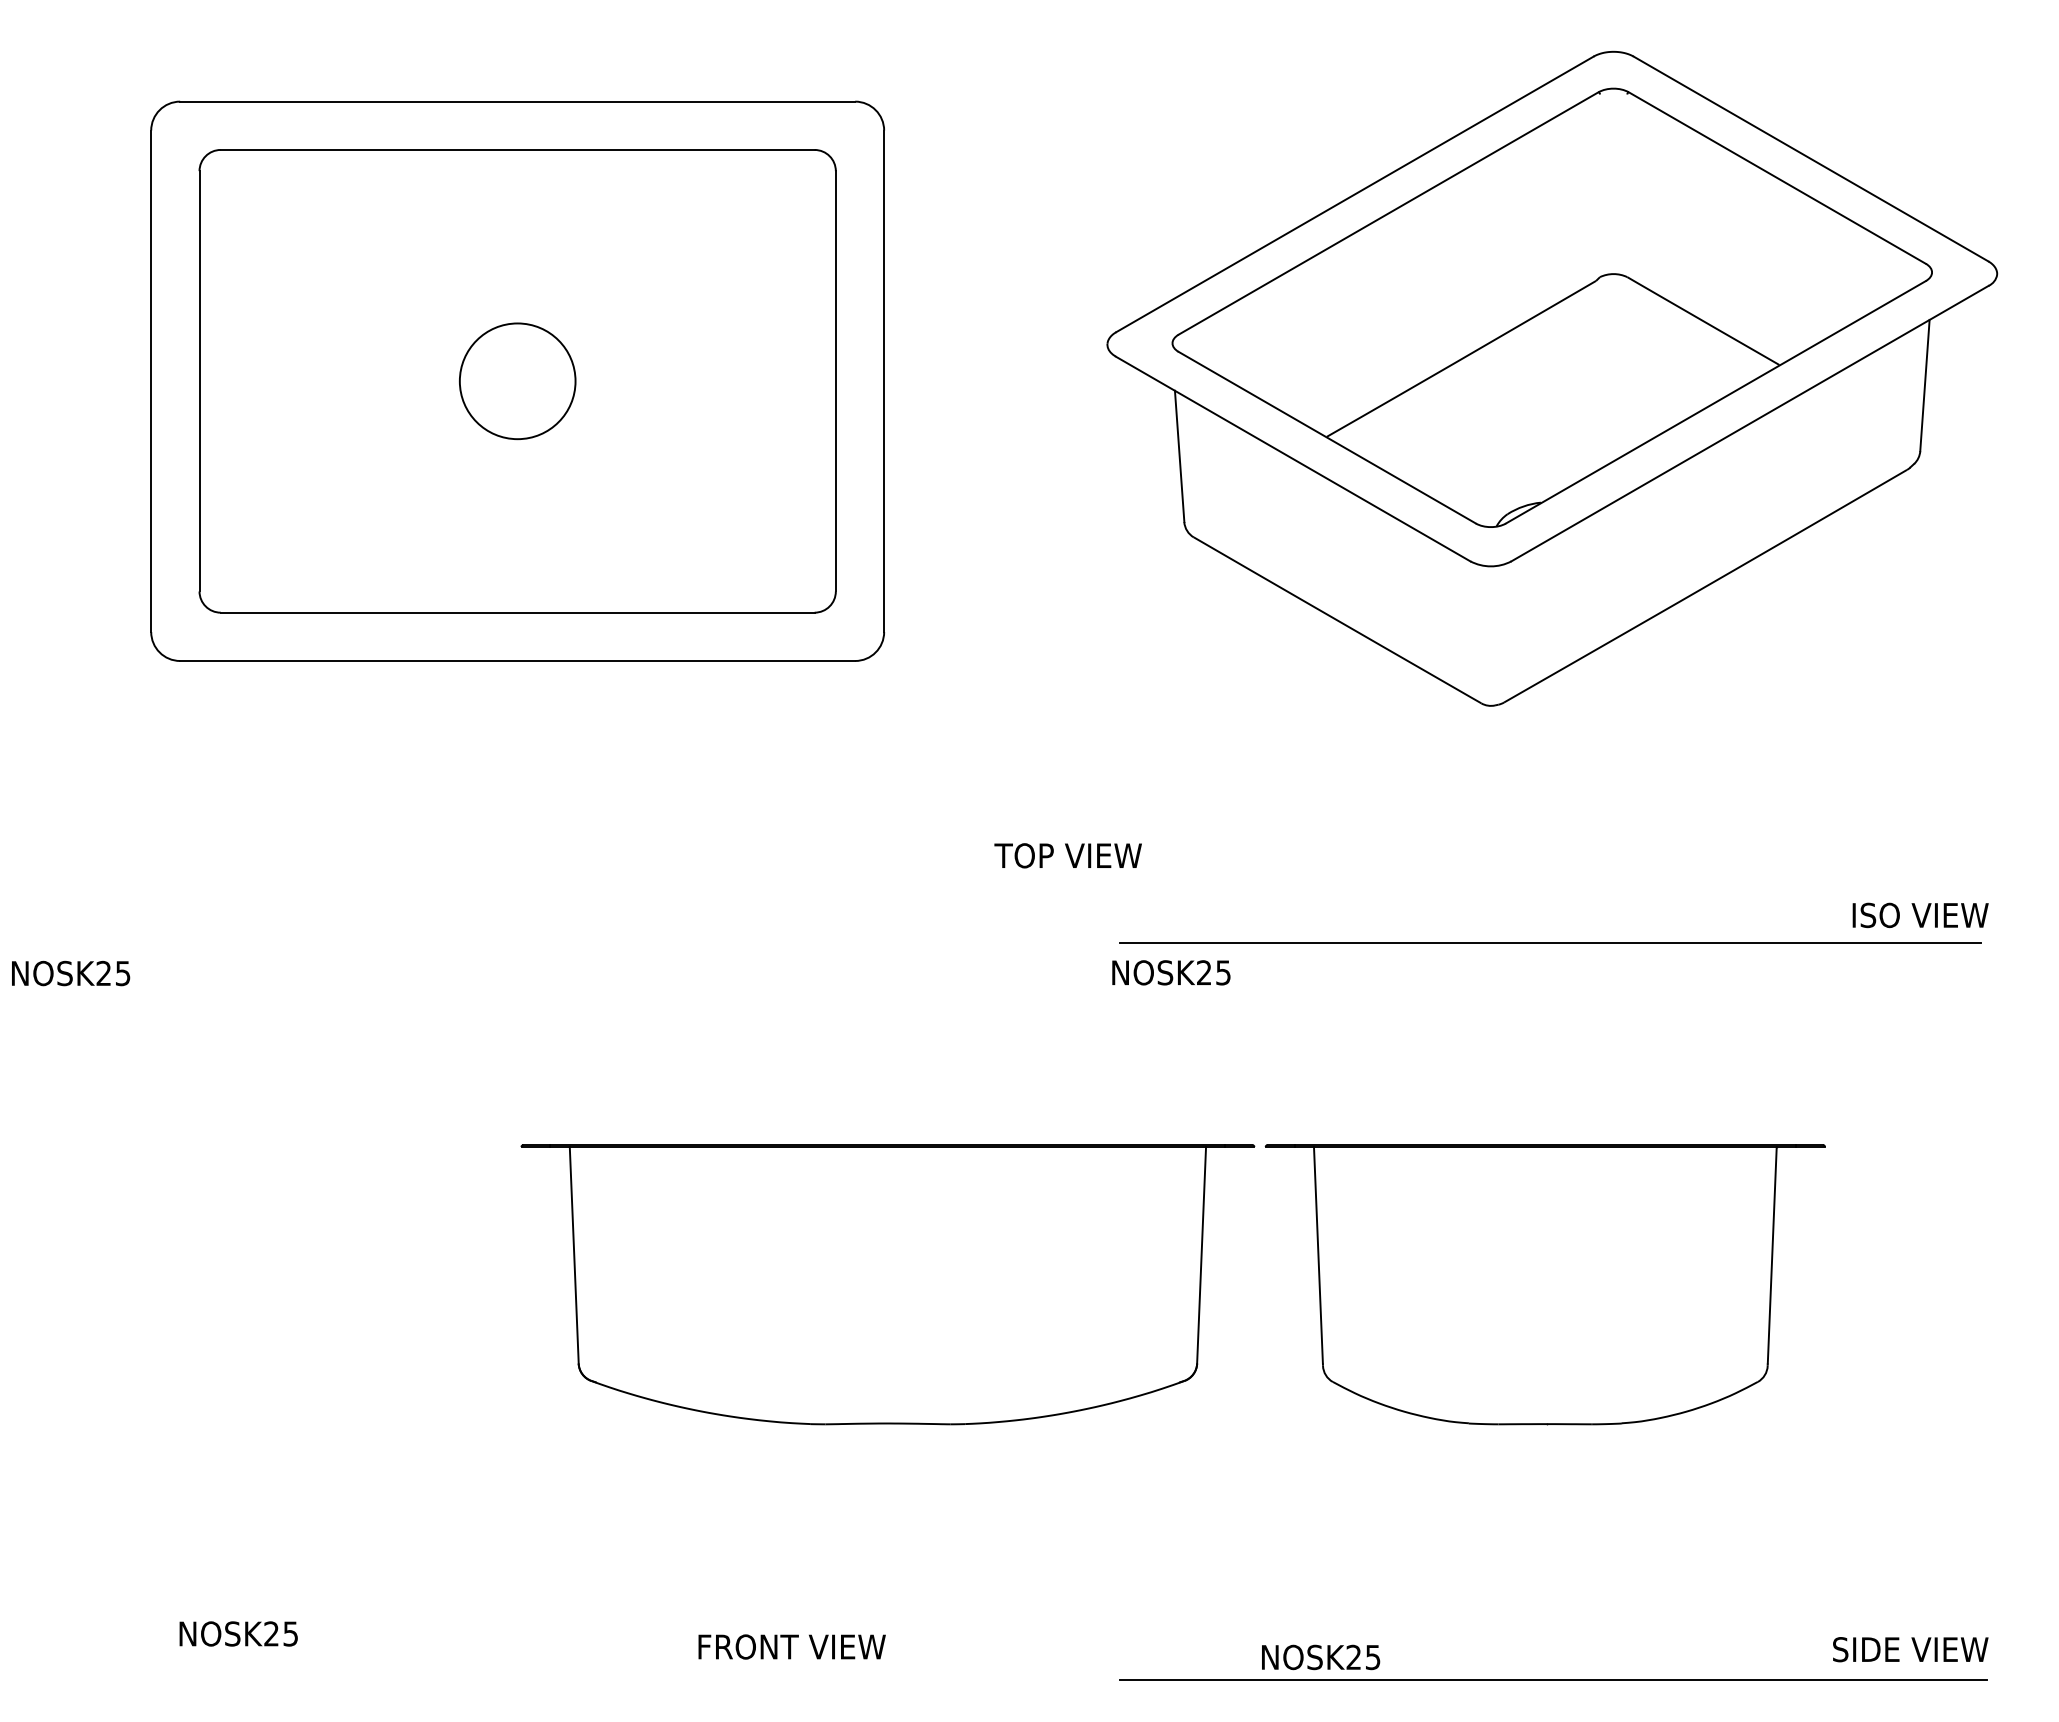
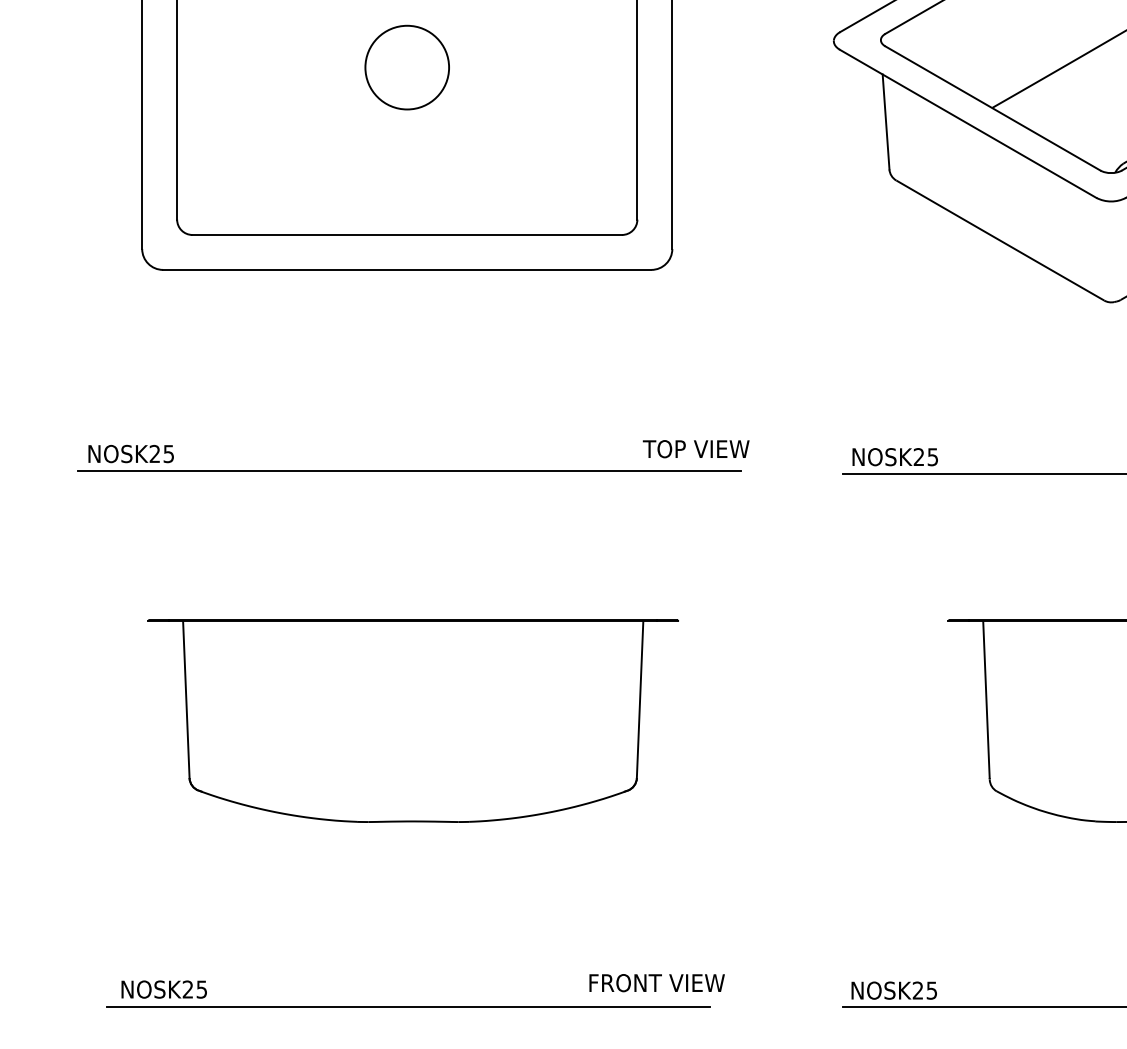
text: (1067, 855) -> (695, 448), moved
line: (519, 938) -> (408, 470), added
text: (1171, 972) -> (895, 456), moved
text: (71, 973) -> (131, 454), moved
part: (887, 1284) -> (412, 720), moved
text: (238, 1633) -> (164, 989), moved
text: (791, 1646) -> (656, 982), moved
text: (1321, 1657) -> (894, 990), moved
line: (518, 1679) -> (407, 1006), added

